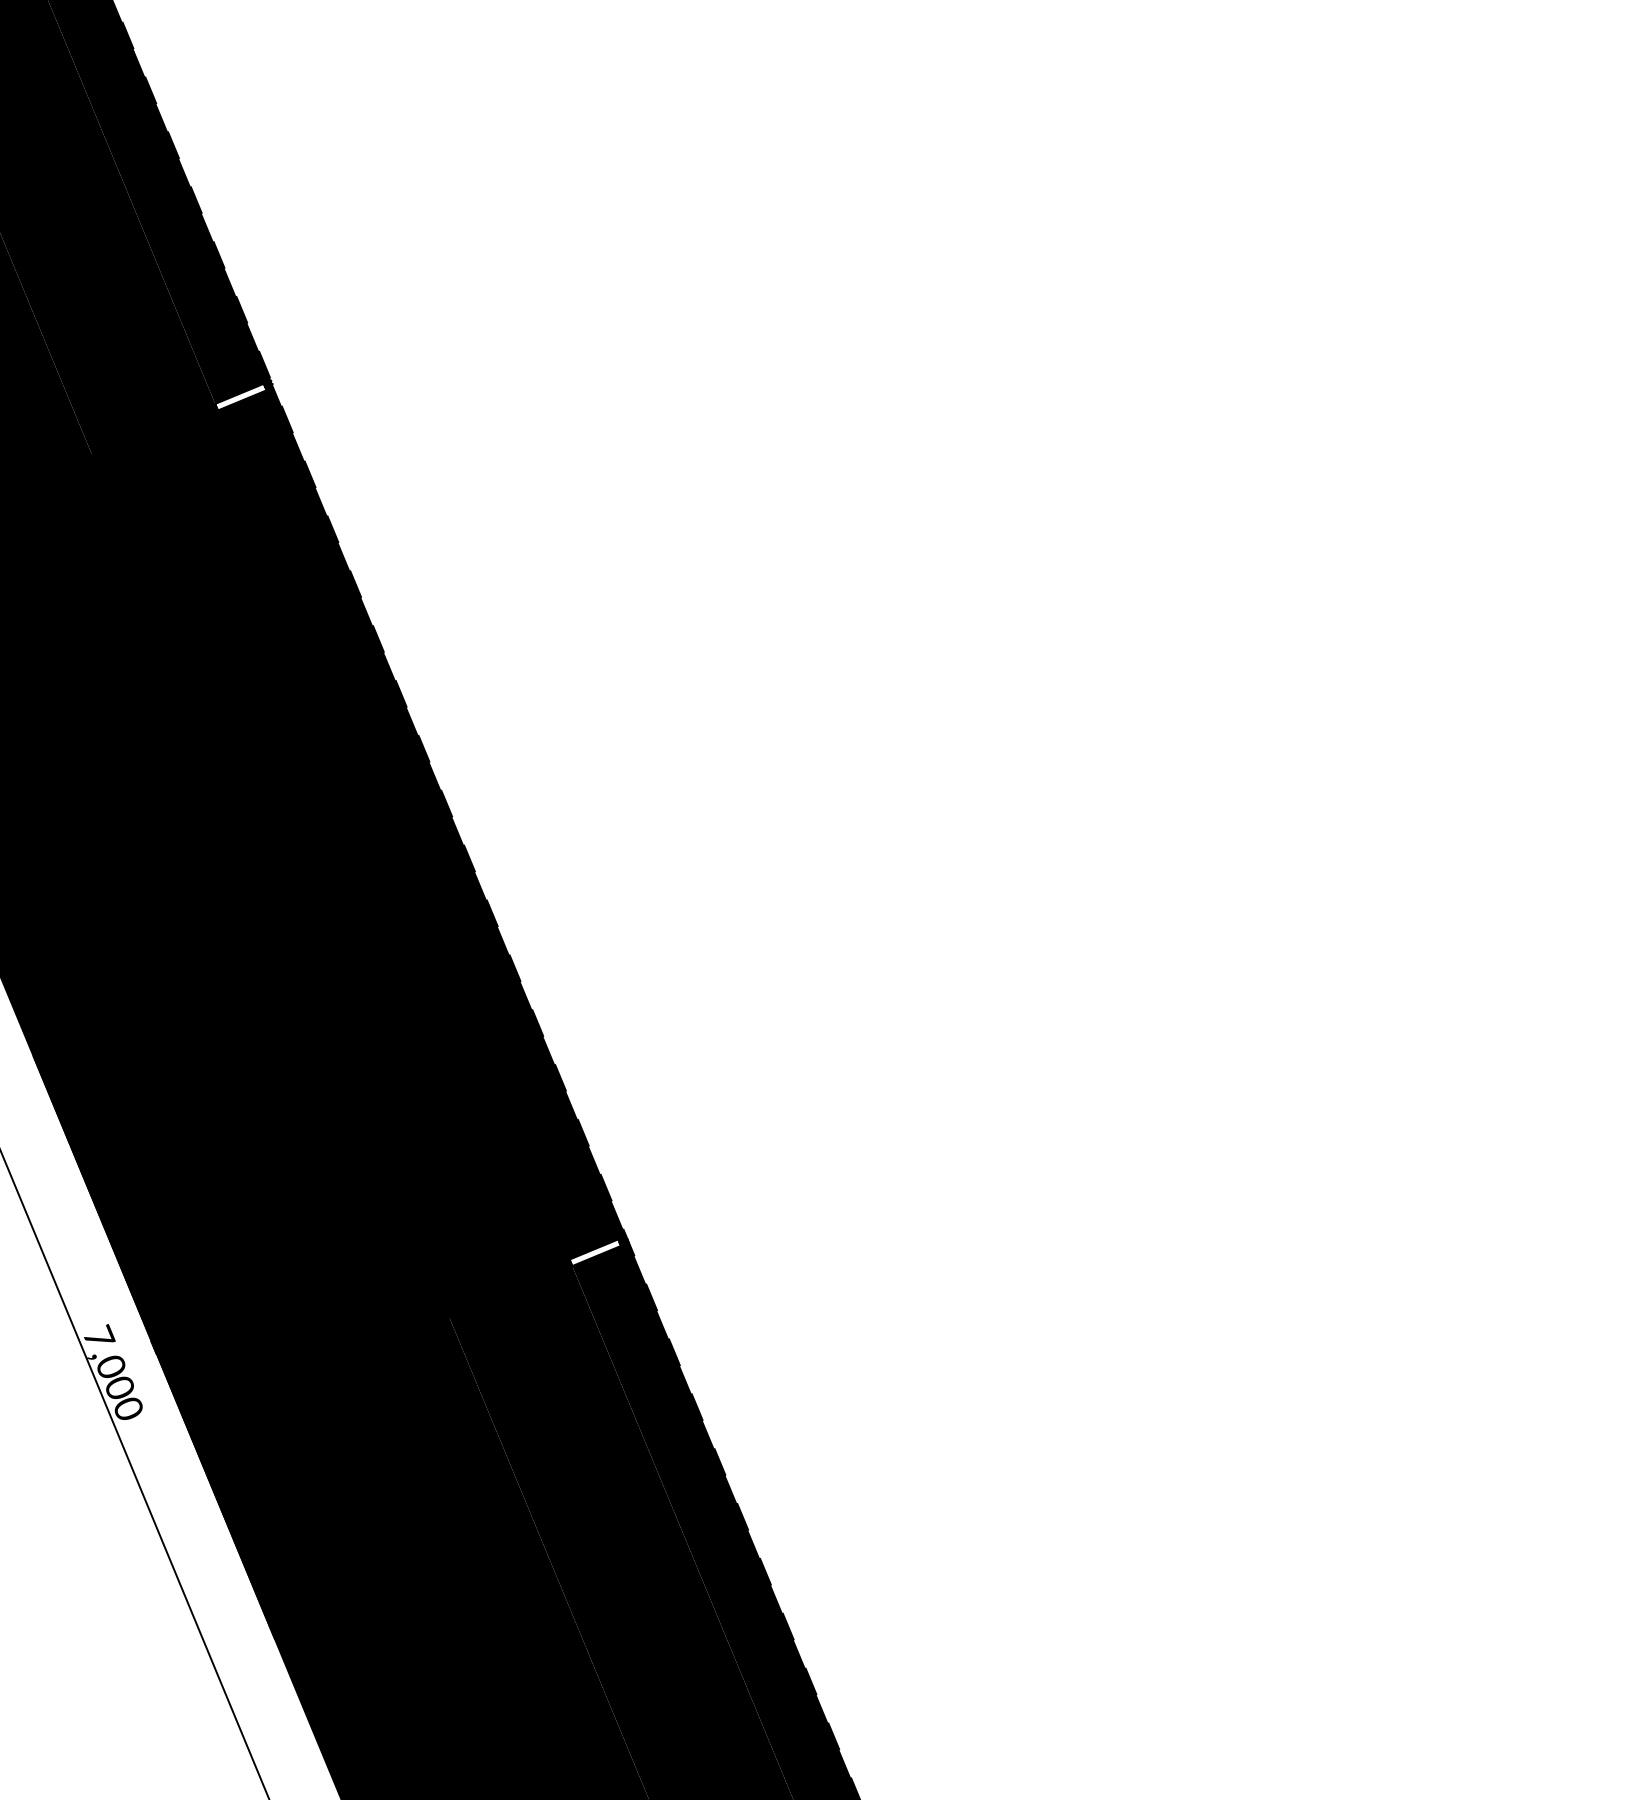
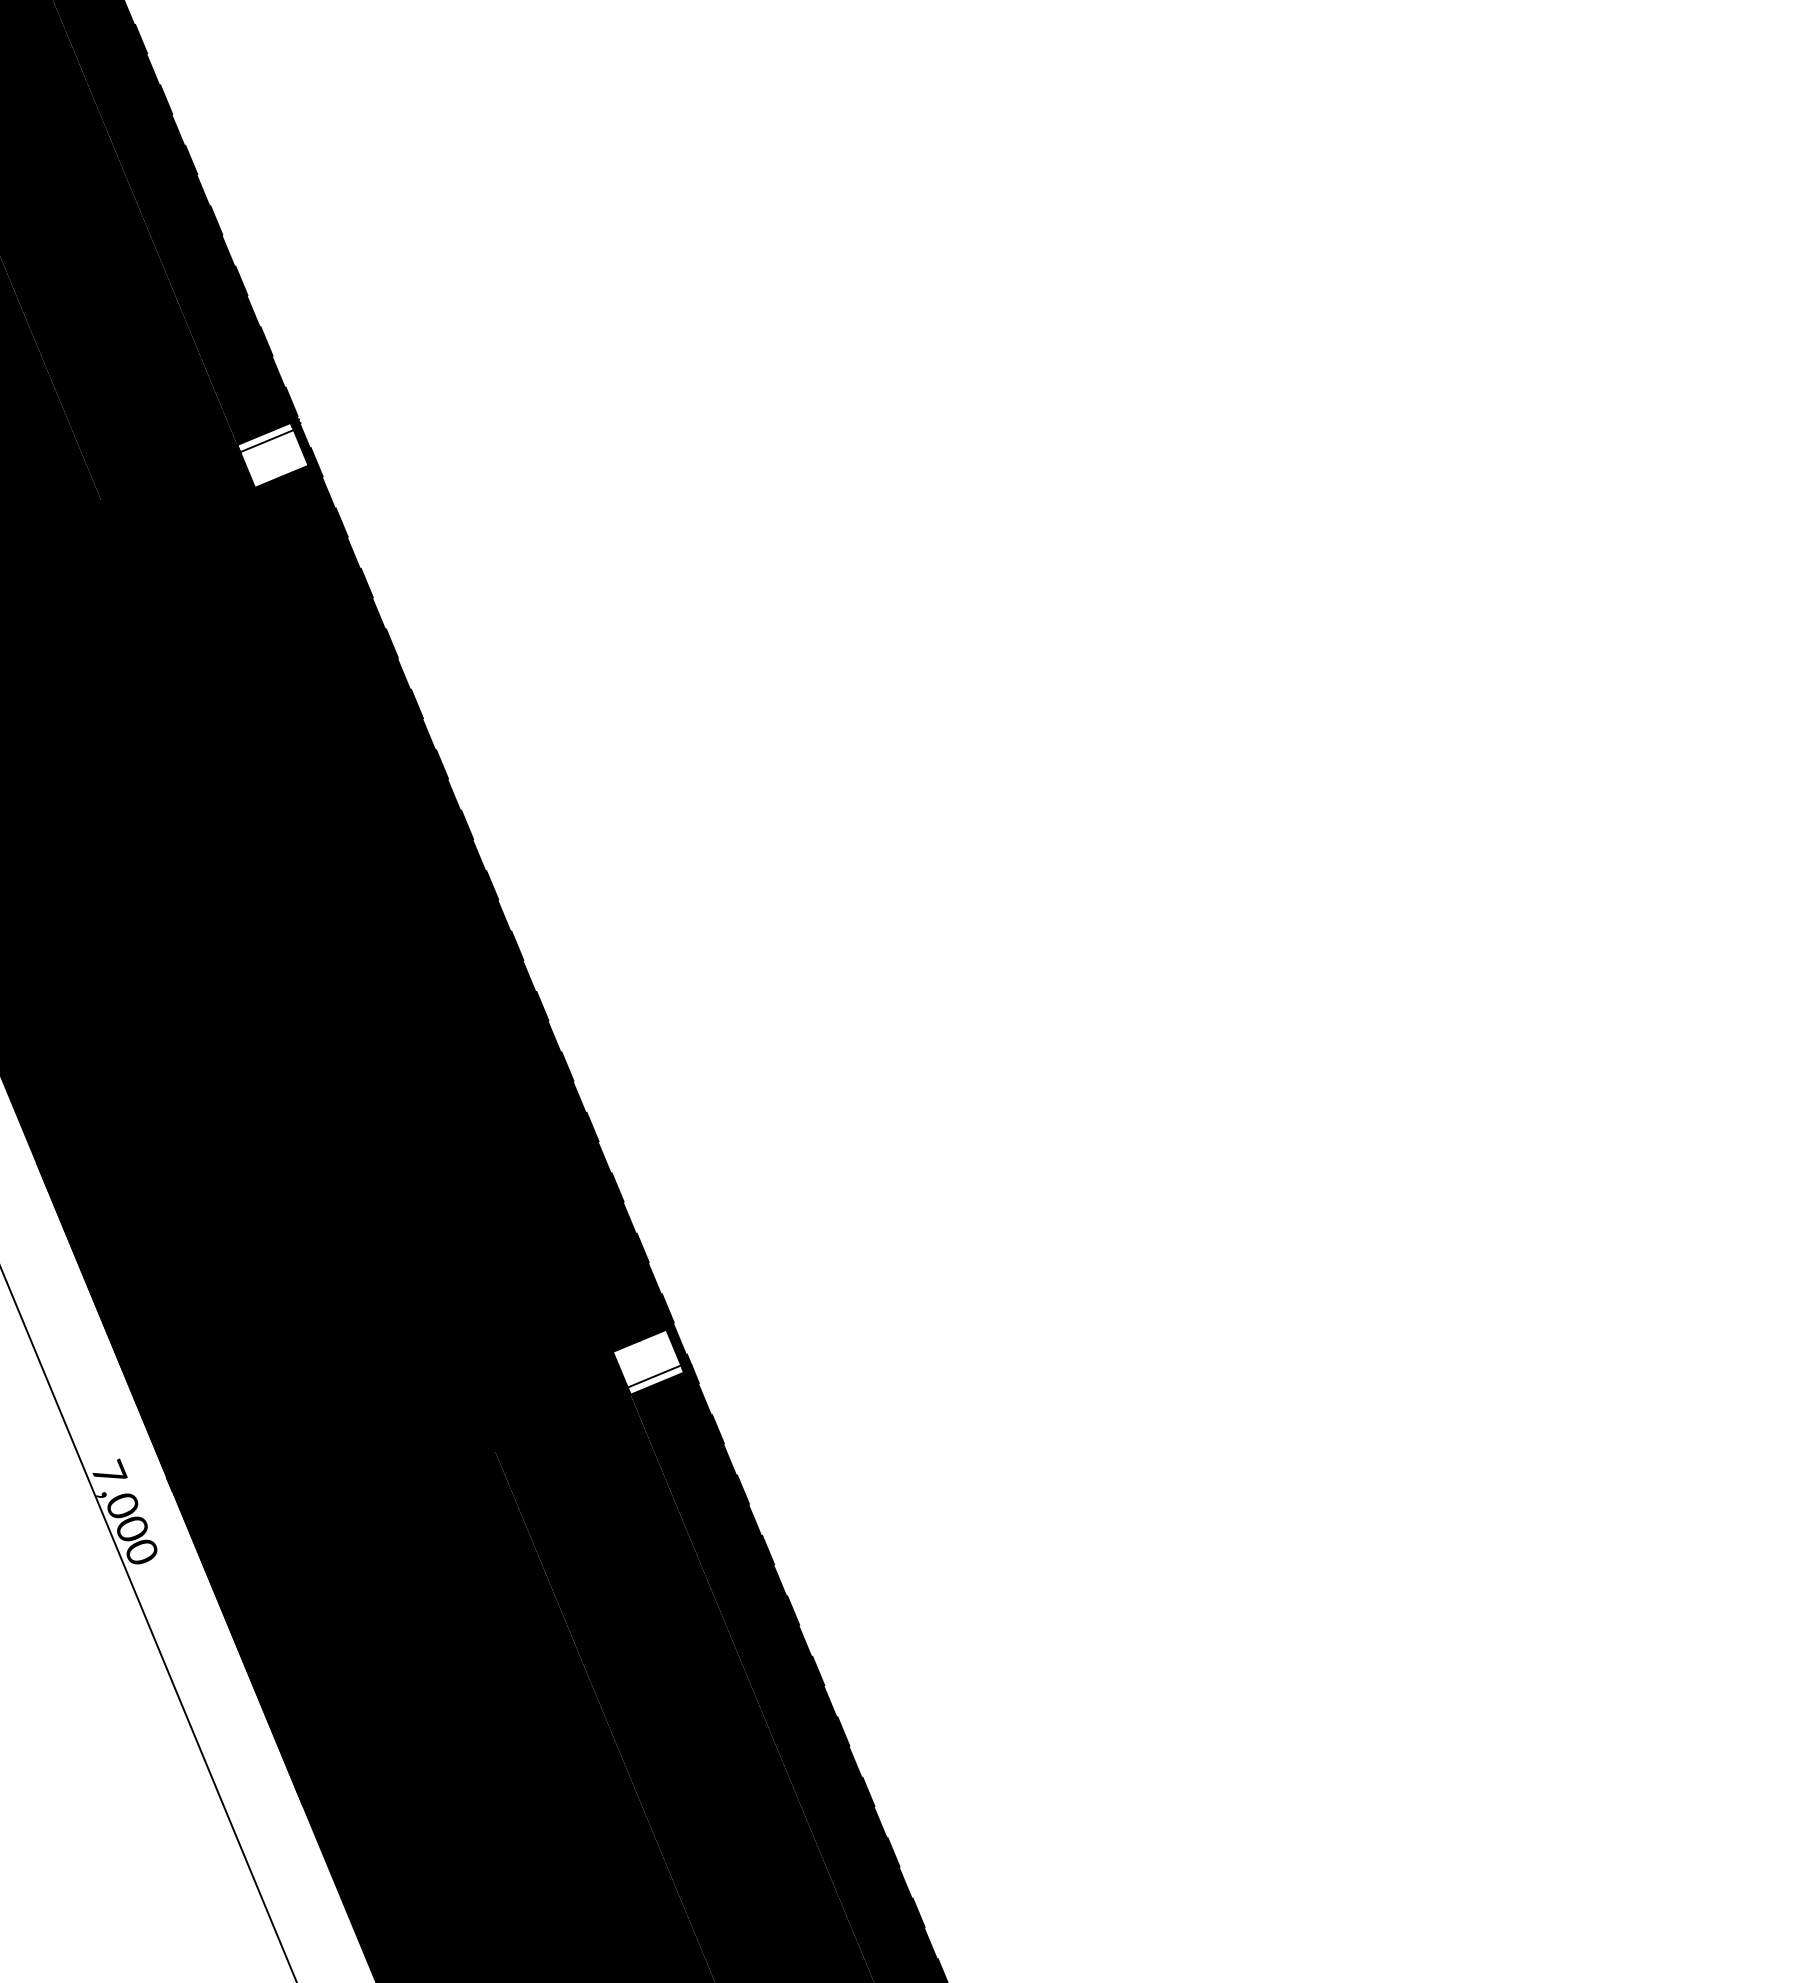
fill: (248, 416) -> (273, 458), removed
fill: (587, 1233) -> (647, 1358), removed

